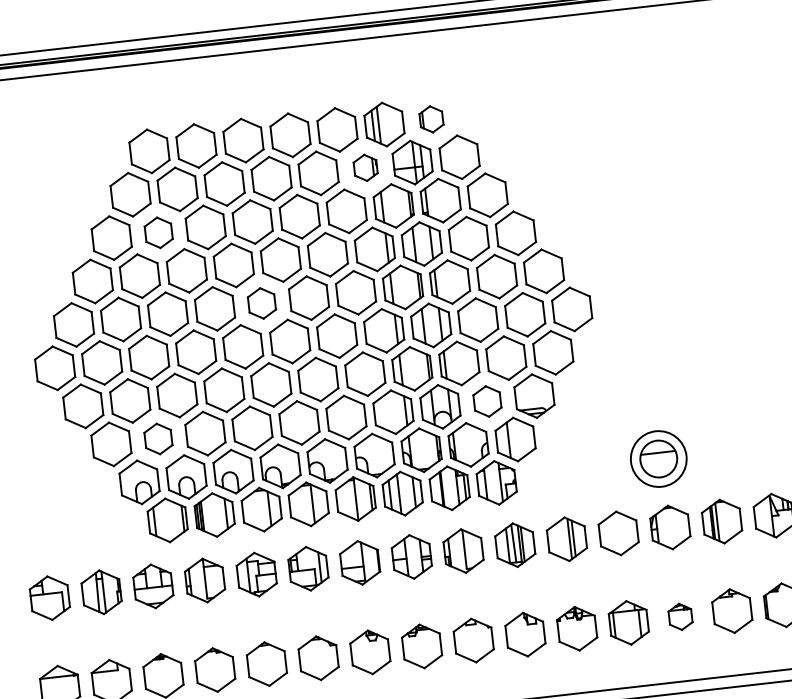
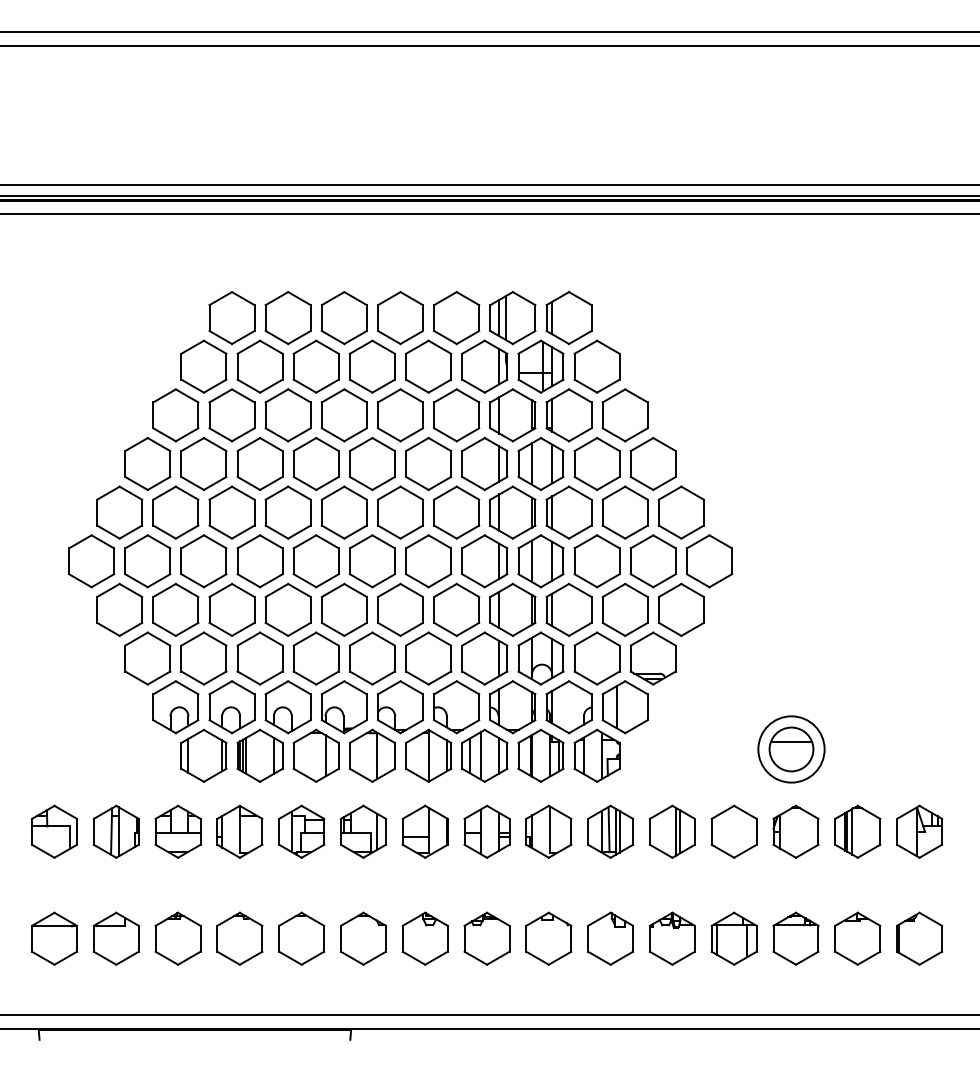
part: (431, 119) -> (568, 318), size x1.67
part: (365, 167) -> (484, 366), size x1.67
part: (158, 232) -> (231, 415), size x1.43
part: (261, 303) -> (343, 512), size x1.43
part: (486, 401) -> (596, 658), size x1.43
part: (158, 438) -> (203, 658), size x1.43
part: (680, 616) -> (795, 938), size x1.67

